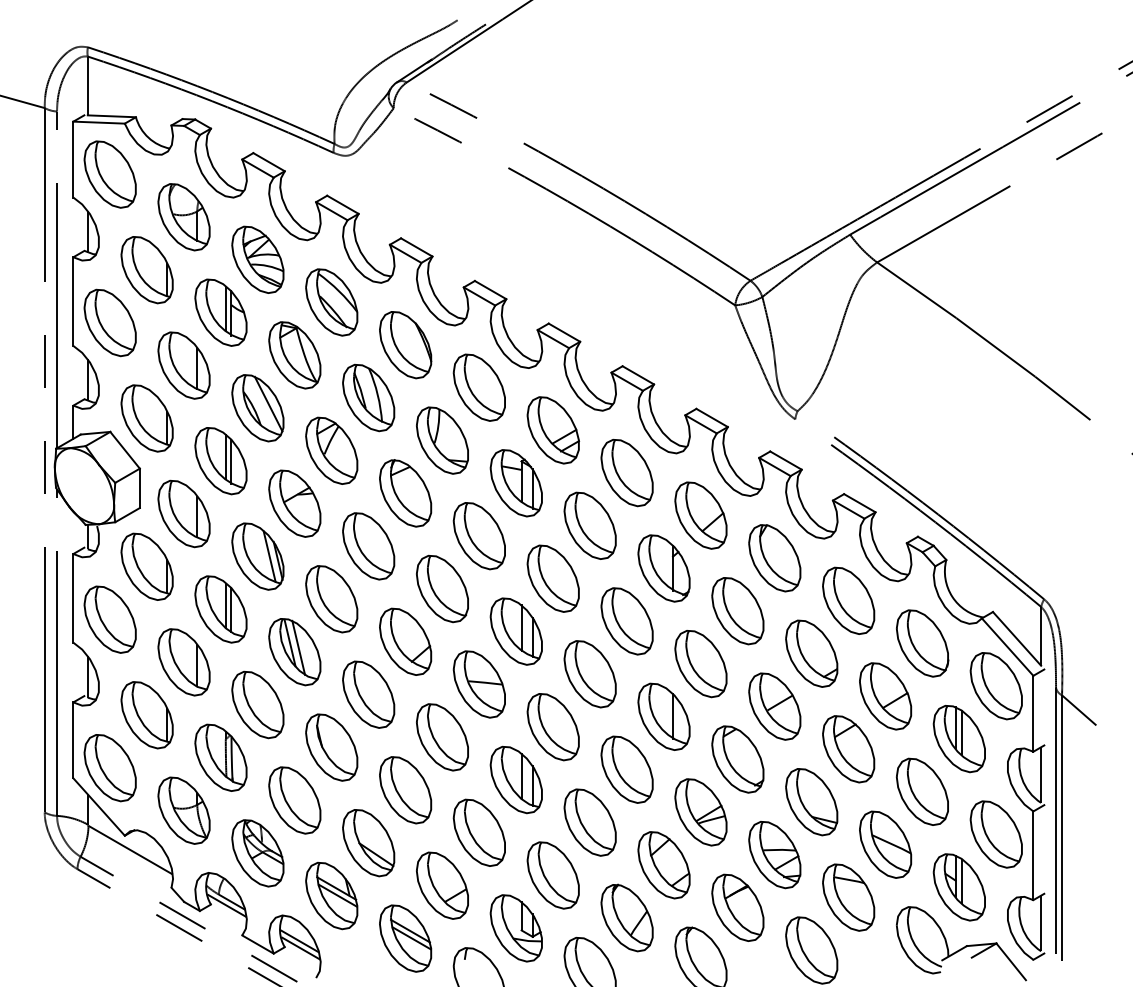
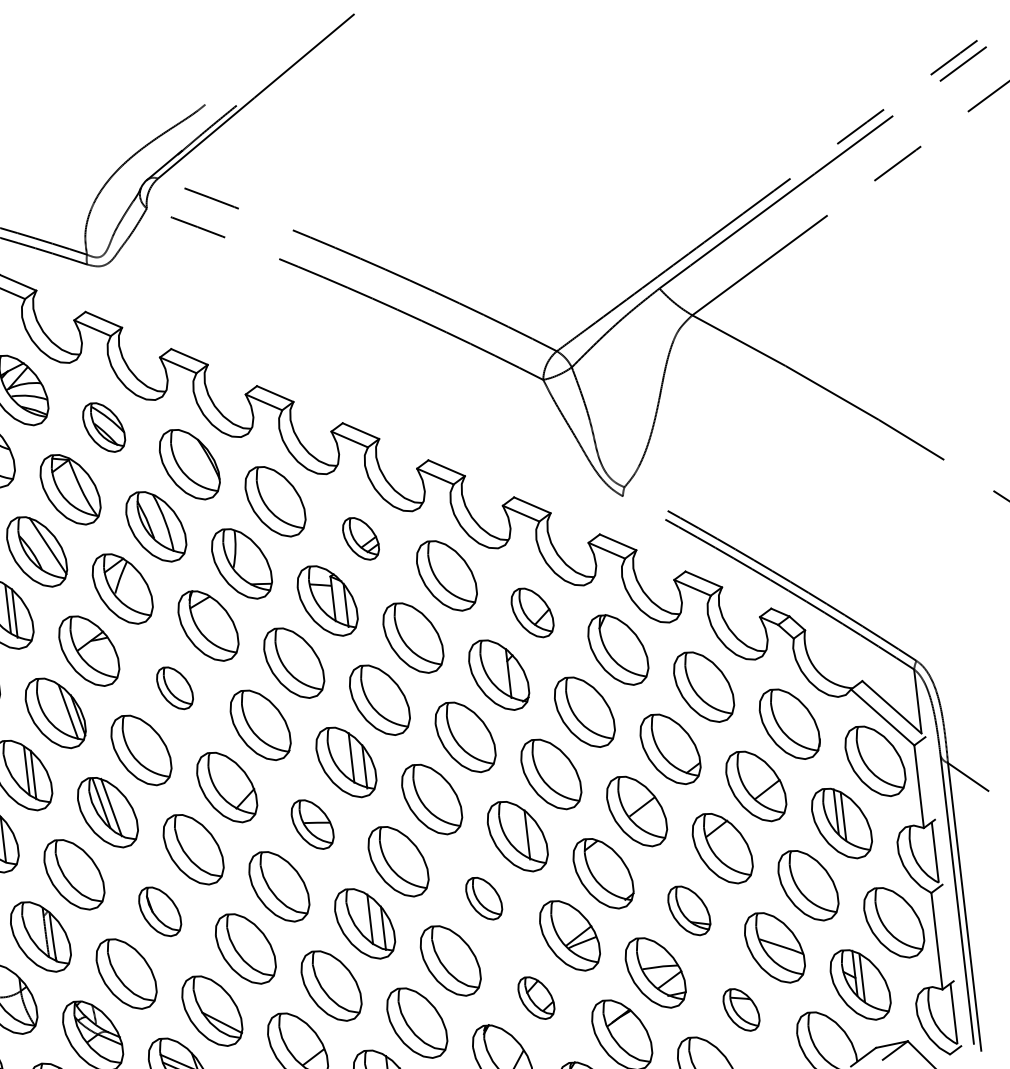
part: (331, 302) -> (103, 427), size x0.7
part: (552, 430) -> (360, 539), size x0.6
part: (700, 515) -> (531, 612), size x0.7
part: (368, 546) -> (174, 688), size x0.6
part: (478, 684) -> (311, 824), size x0.7
part: (331, 747) -> (159, 911), size x0.7
part: (626, 769) -> (483, 898), size x0.6
part: (811, 802) -> (688, 911), size x0.7
part: (663, 865) -> (535, 998), size x0.6
part: (848, 897) -> (741, 1009), size x0.6

